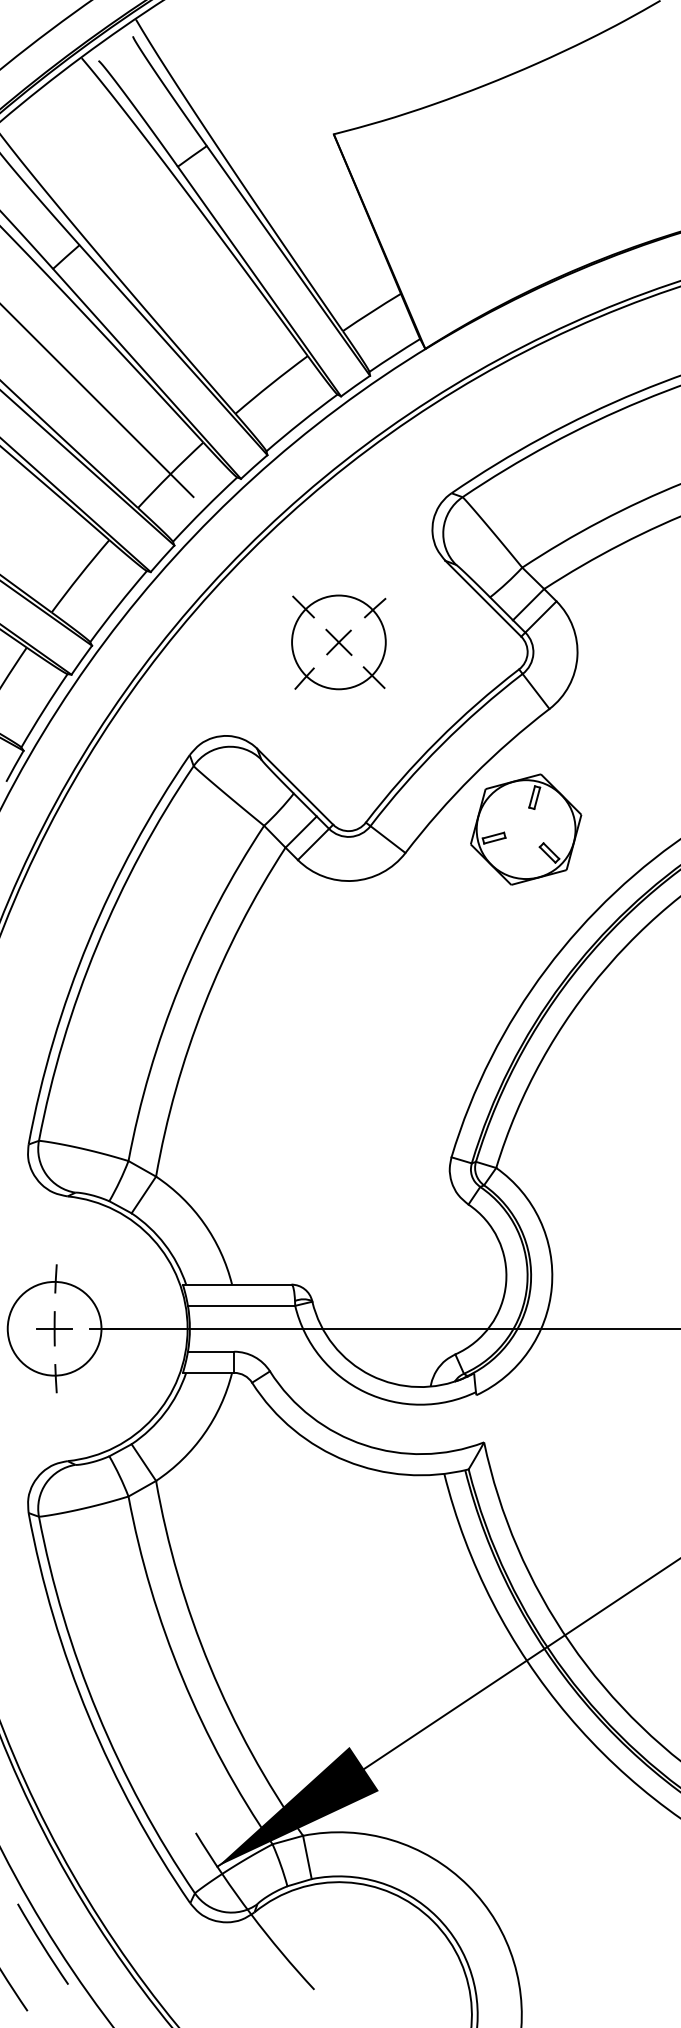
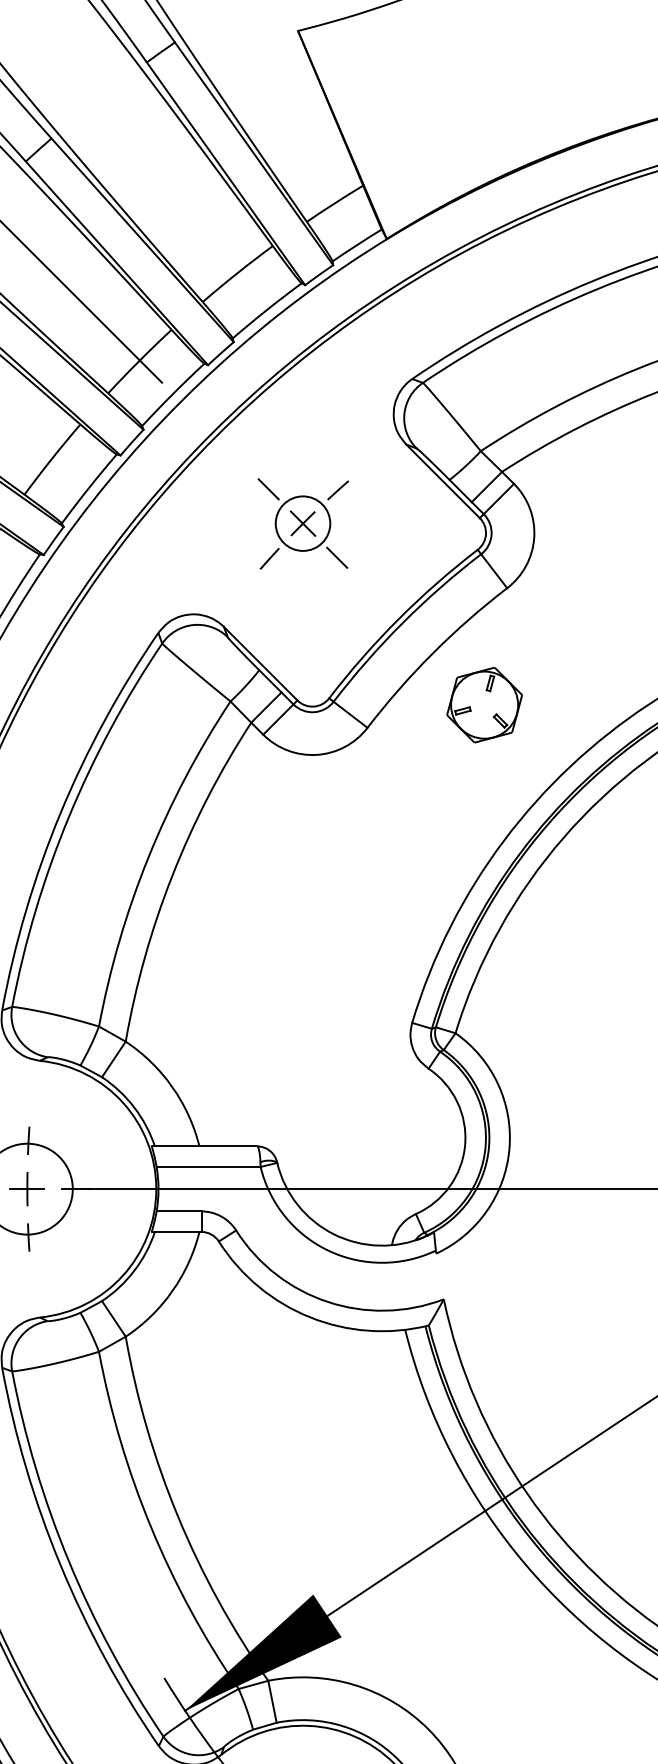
circle: (338, 642) -> (302, 523), size x0.6
part: (526, 829) -> (484, 705), size x0.7

